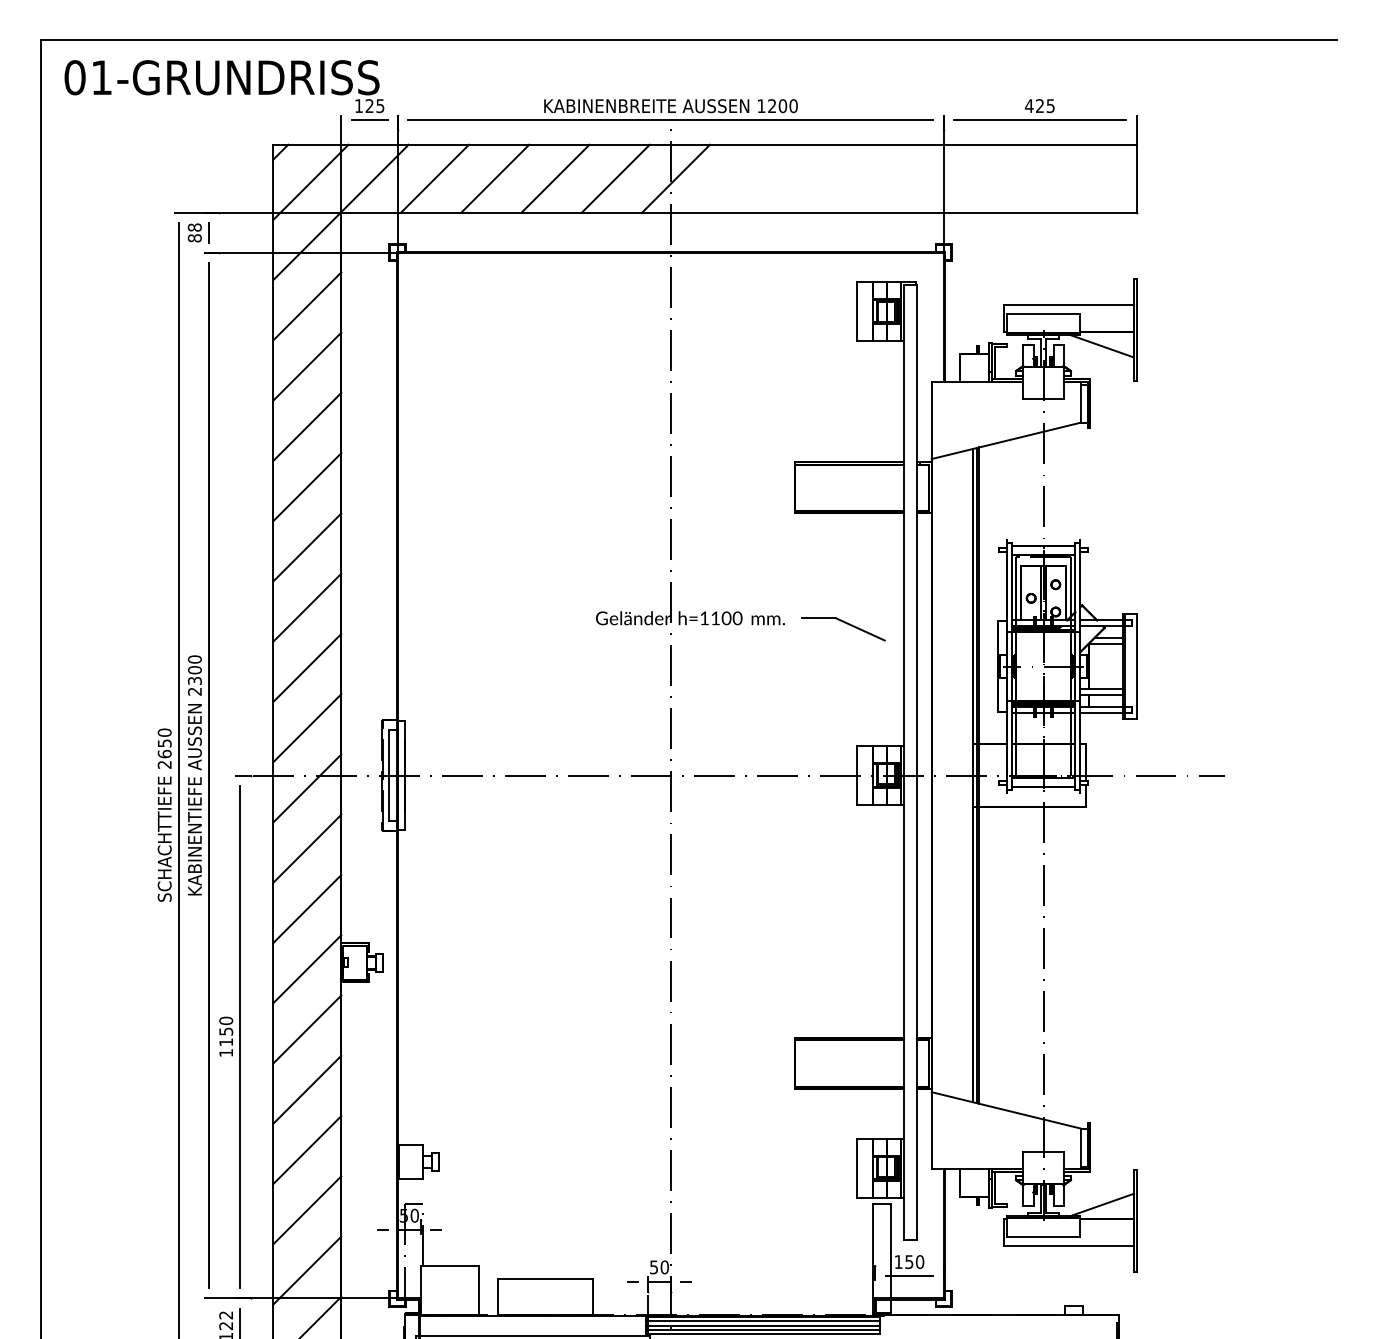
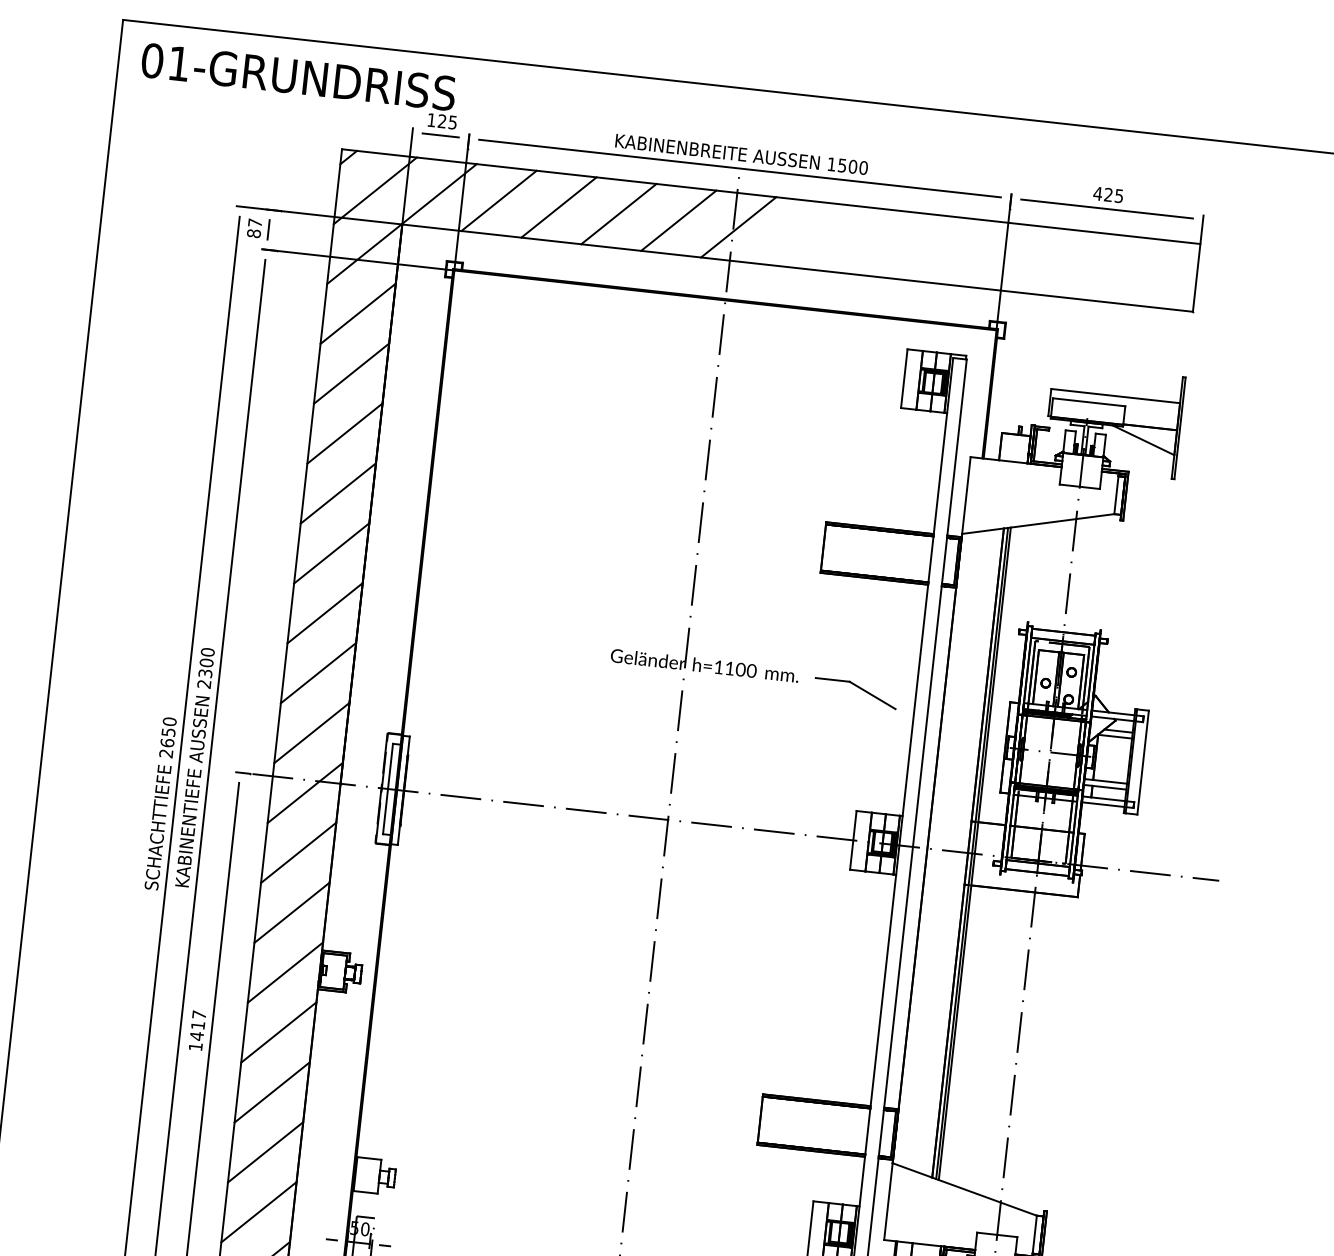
text: (772, 106) -> (842, 166), 1200 -> 1500
text: (194, 227) -> (254, 222), 88 -> 87
text: (226, 1031) -> (198, 1025), 1150 -> 1417

